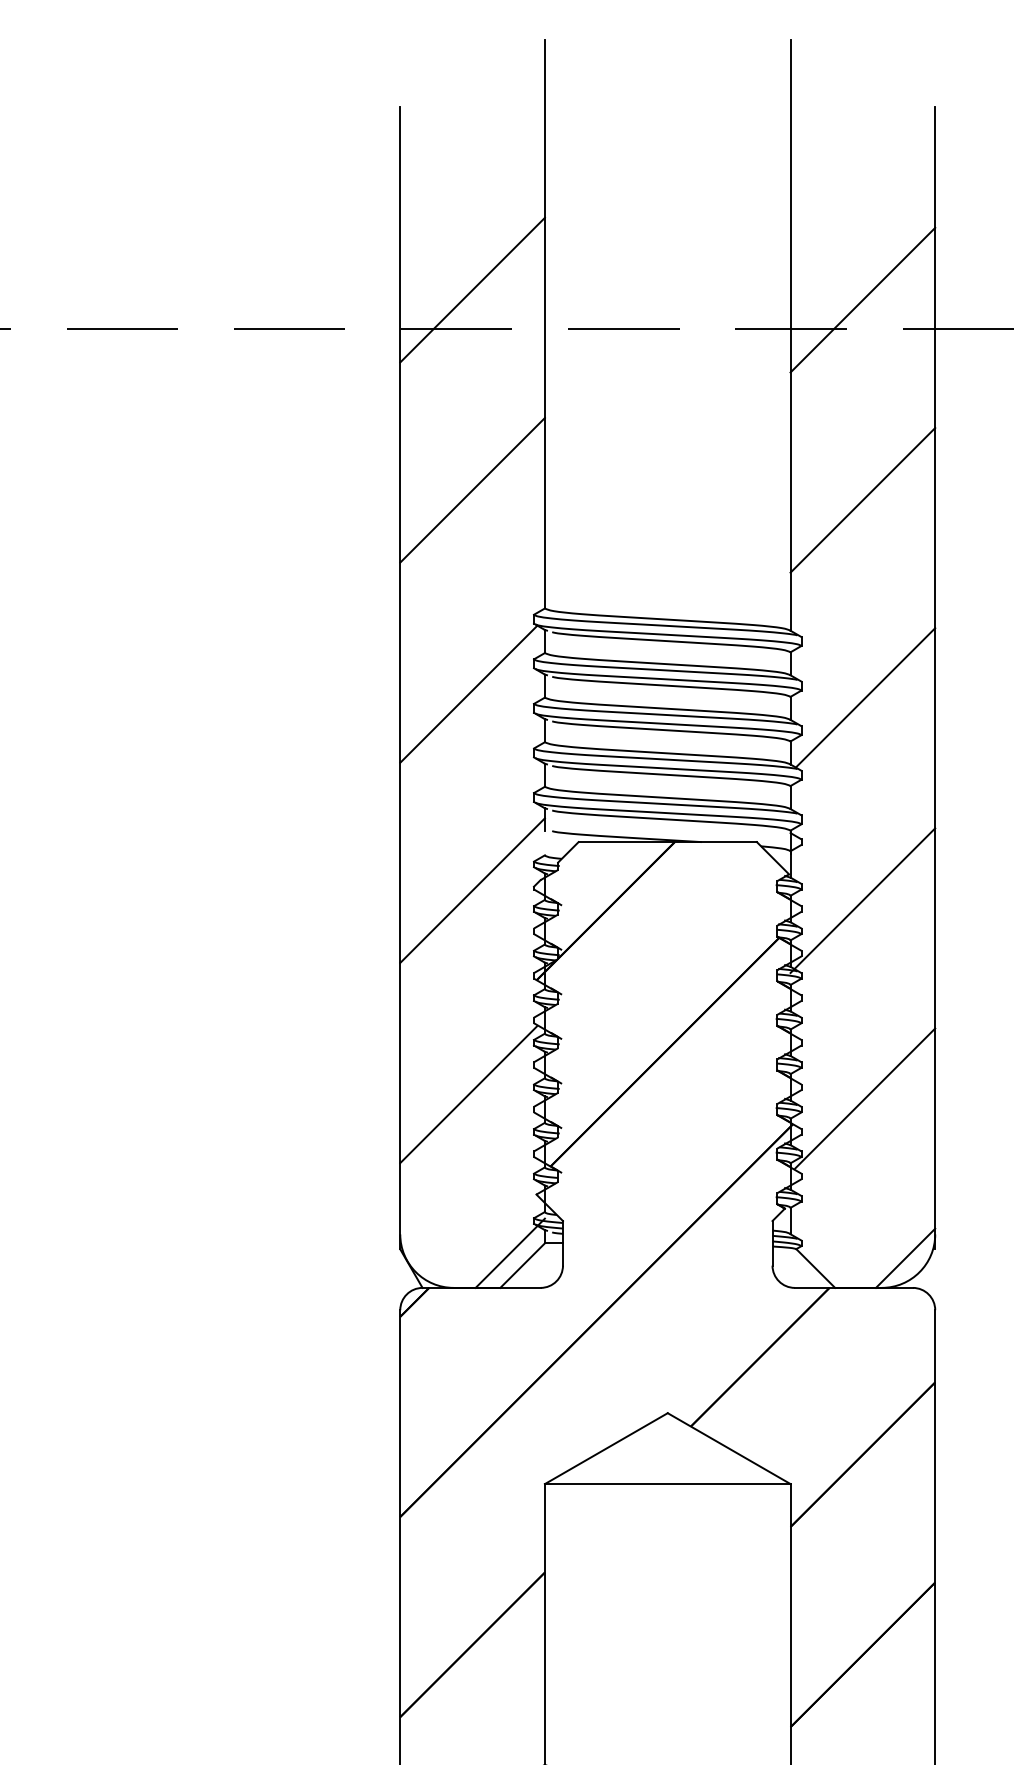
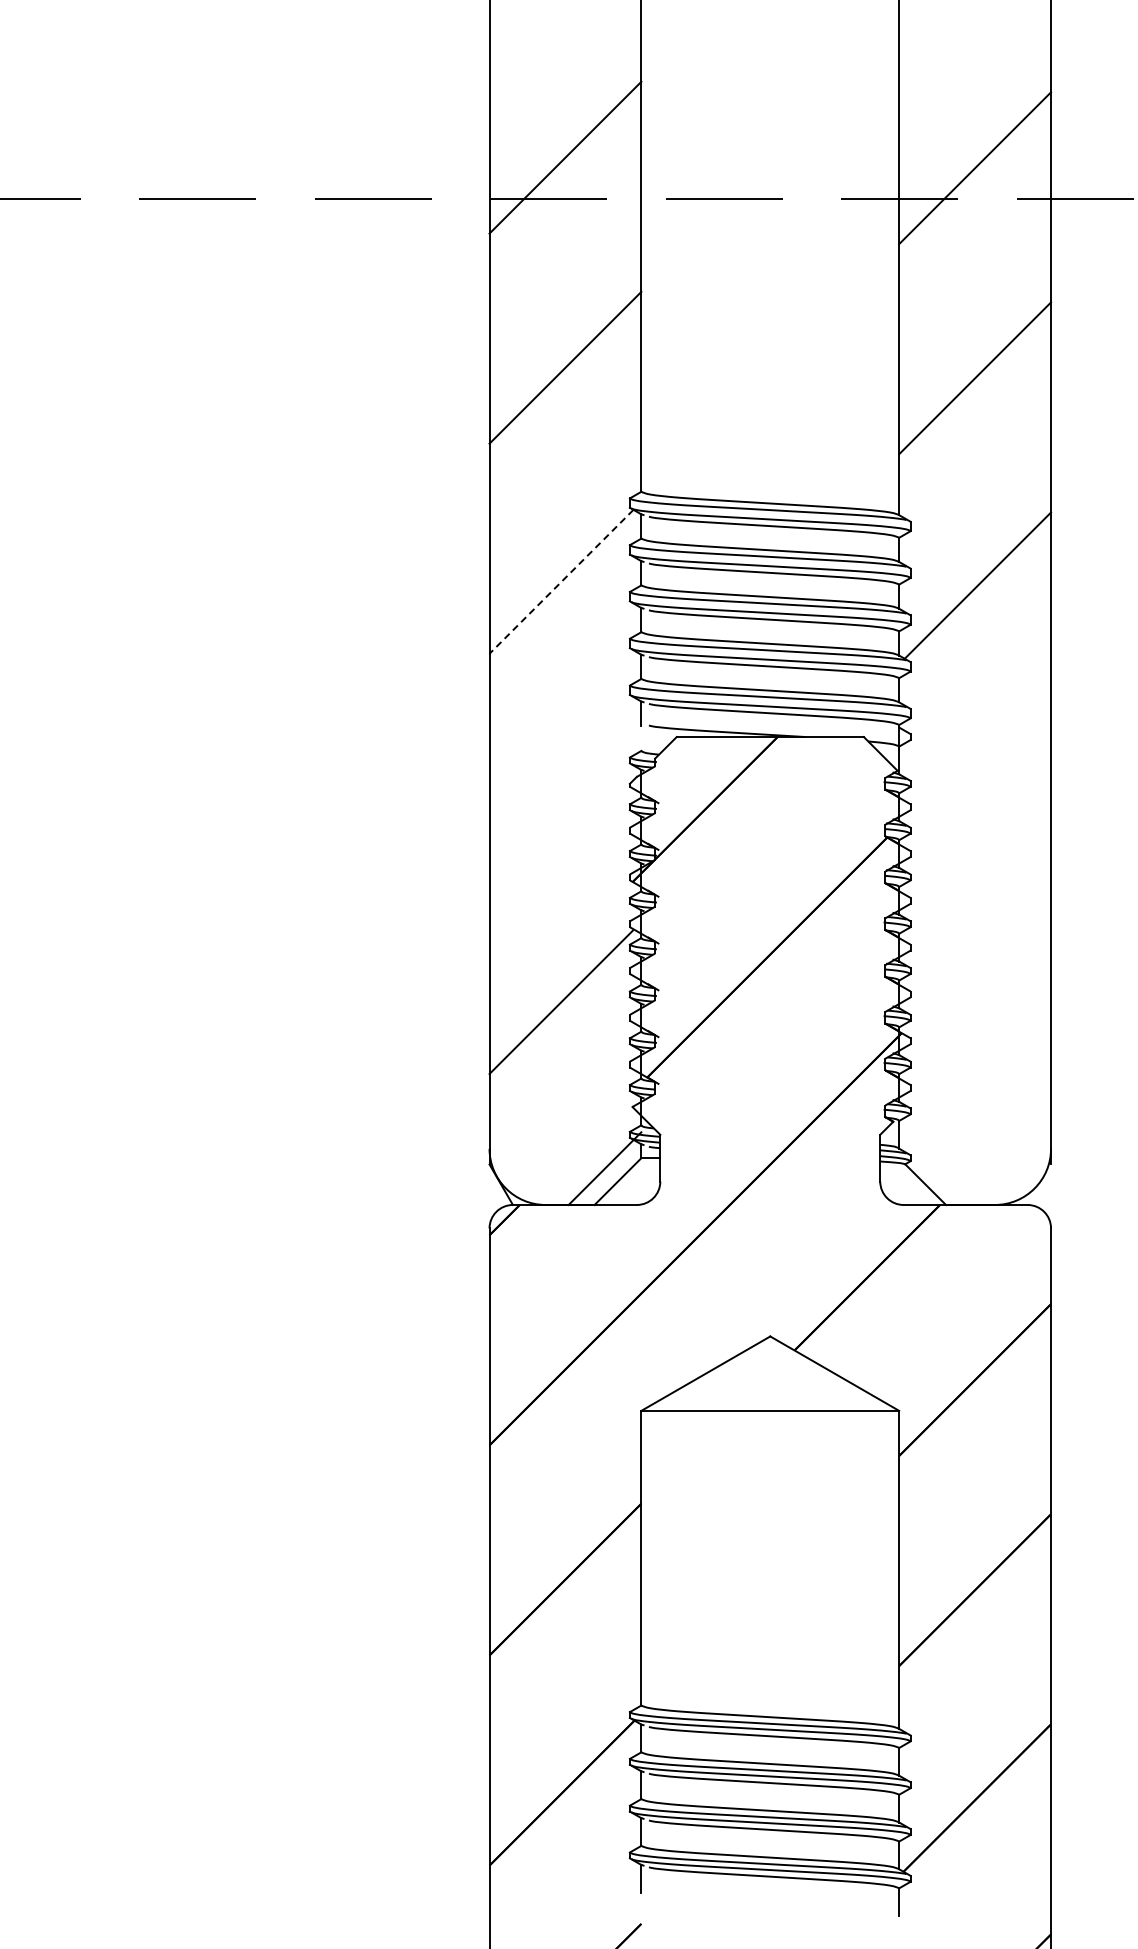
line: (468, 693) -> (561, 581), solid -> dashed
line: (472, 890) -> (565, 787), removed
line: (863, 900) -> (975, 798), removed
line: (865, 1097) -> (977, 1005), removed
line: (905, 1257) -> (1019, 1173), removed

